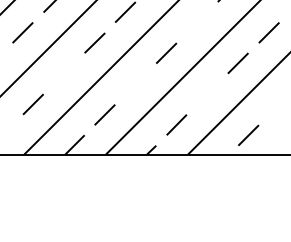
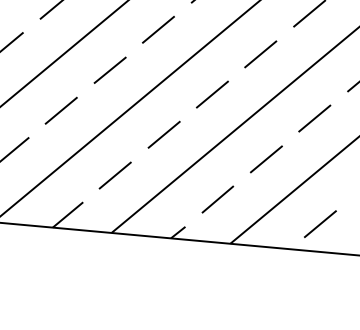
line: (196, 22) -> (259, 53), added
line: (63, 73) -> (60, 110), added
line: (135, 83) -> (163, 134), added
line: (207, 93) -> (266, 158), added

